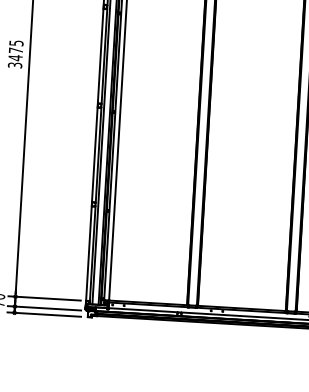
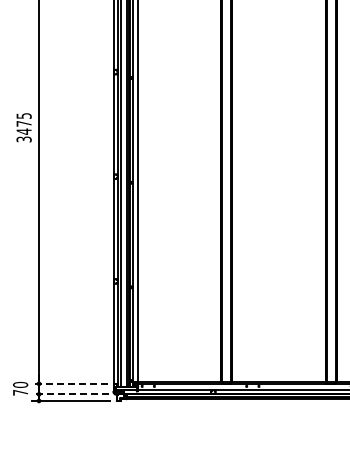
line: (44, 298) -> (69, 383), solid -> dashed
line: (44, 308) -> (70, 394), solid -> dashed

